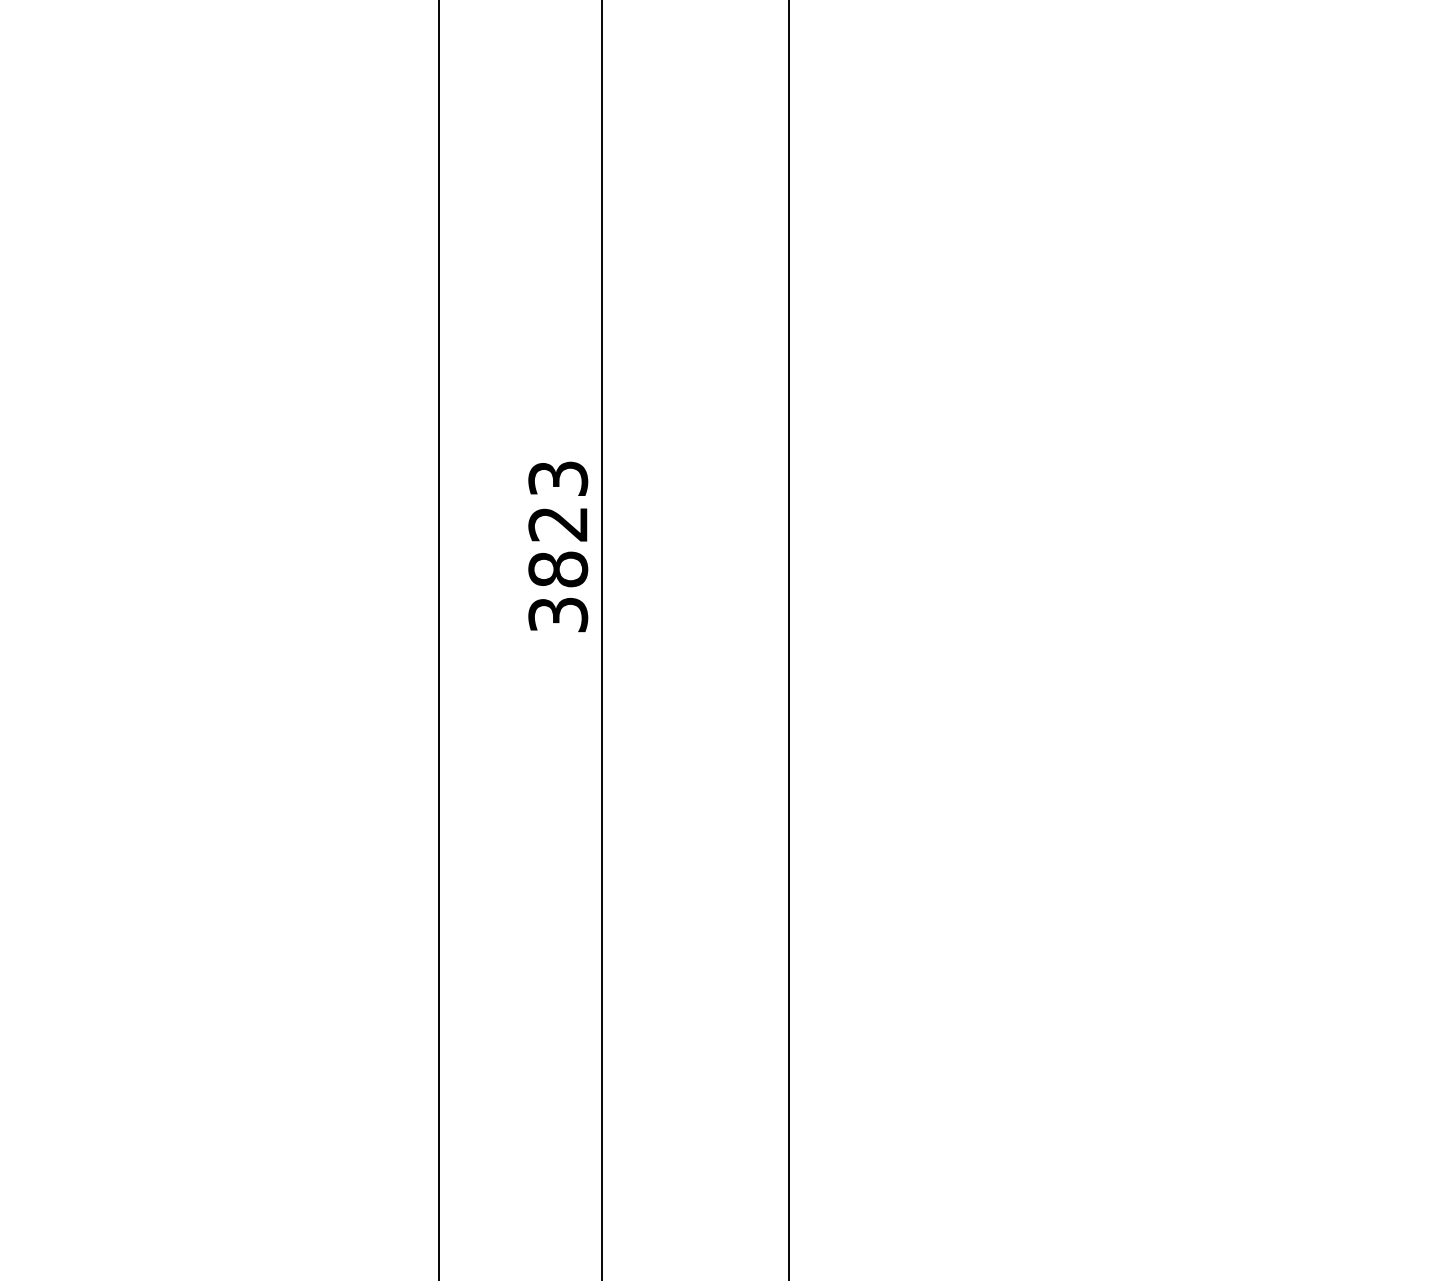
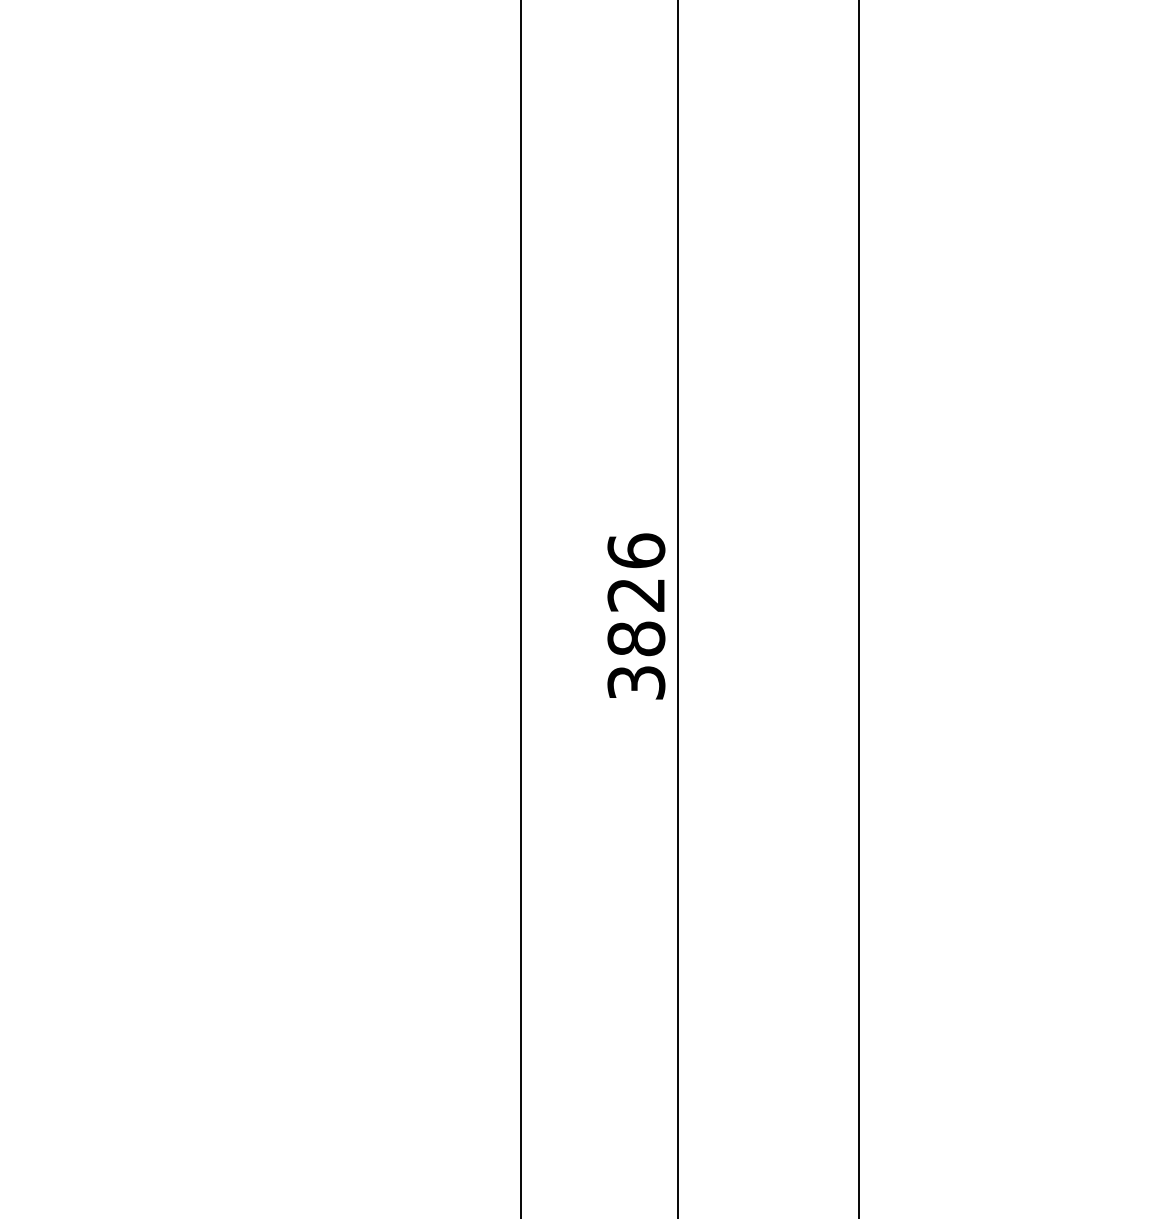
text: (558, 478) -> (636, 550), 3823 -> 3826

